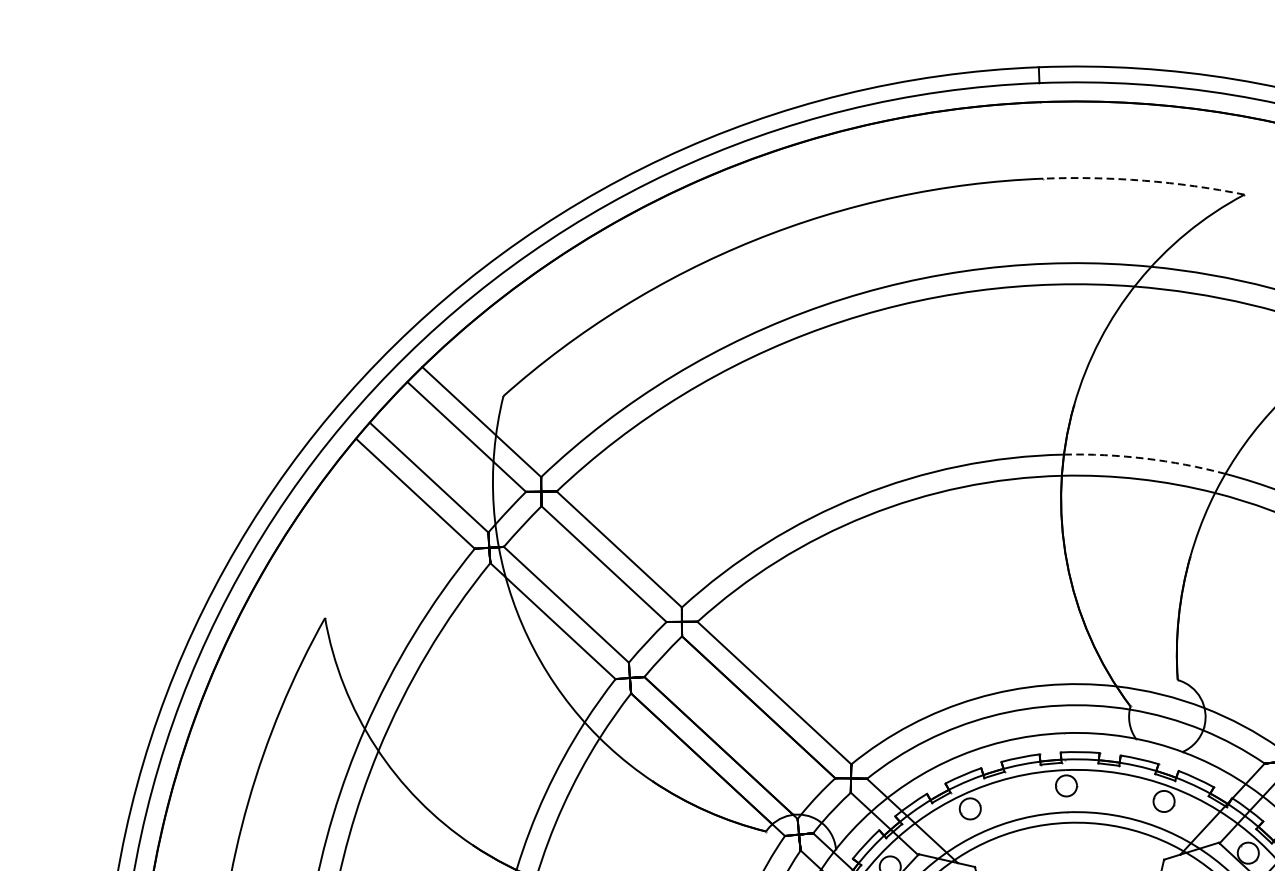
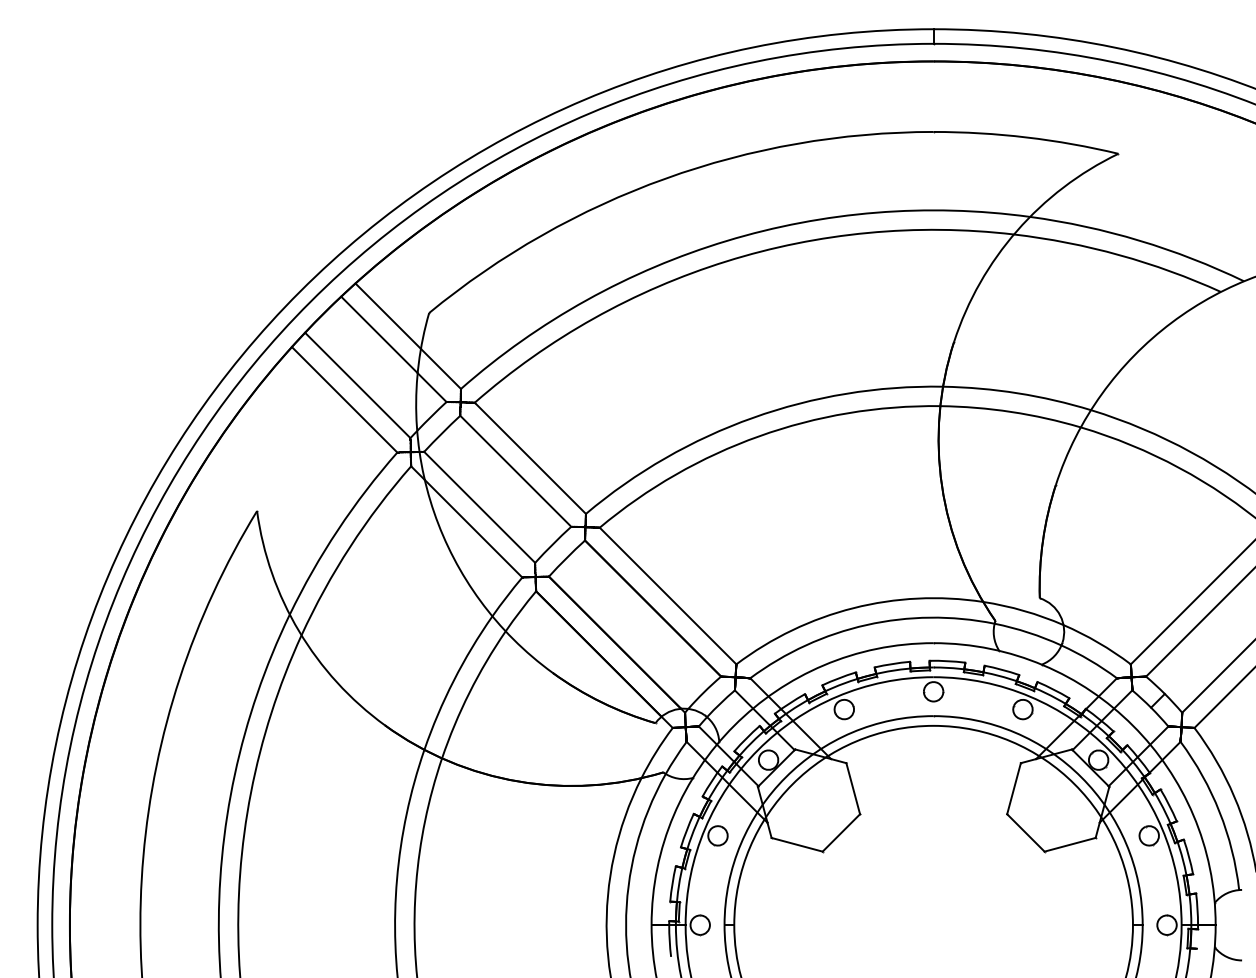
arc: (1144, 180) -> (1026, 137), dashed -> solid
arc: (1144, 458) -> (1017, 393), dashed -> solid

